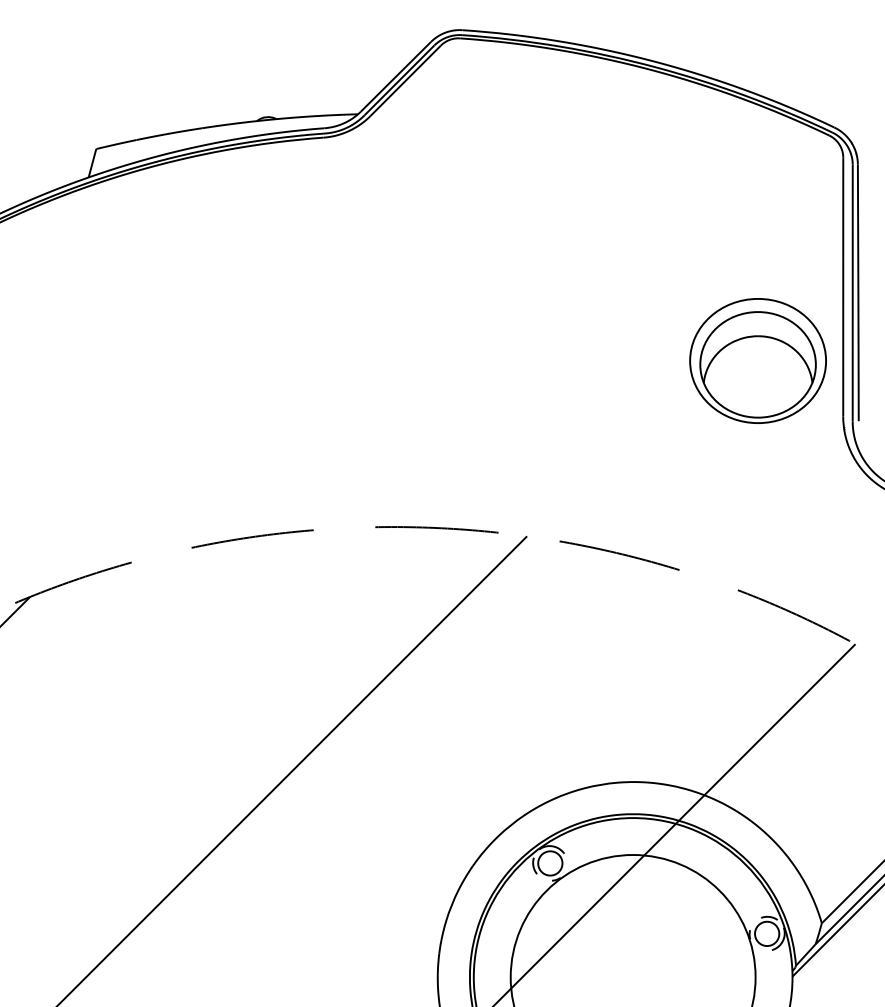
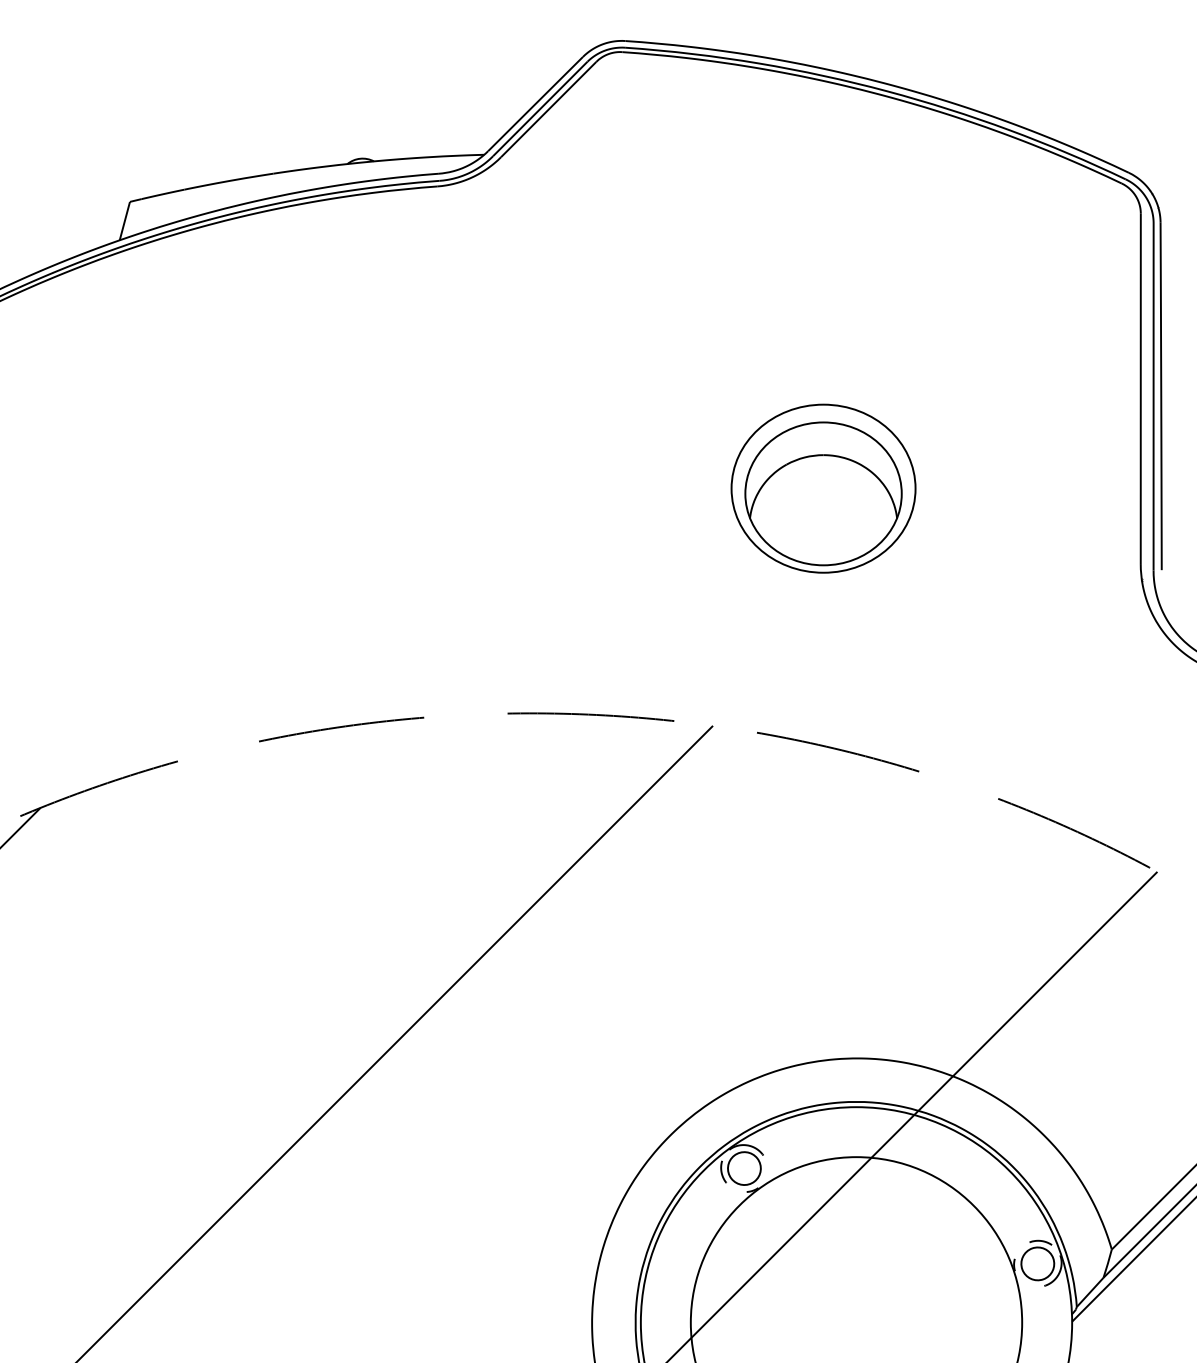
part: (758, 360) -> (823, 488), moved

